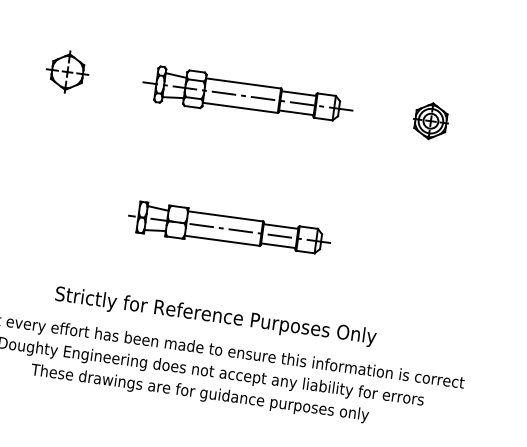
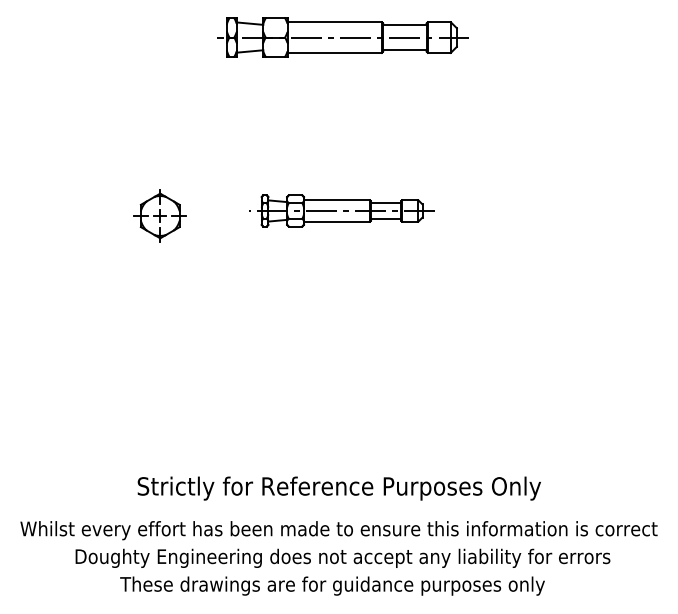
part: (67, 71) -> (159, 215), moved
part: (248, 96) -> (342, 210), size x0.7
part: (430, 120) -> (572, 210), removed
part: (229, 229) -> (341, 378), removed

